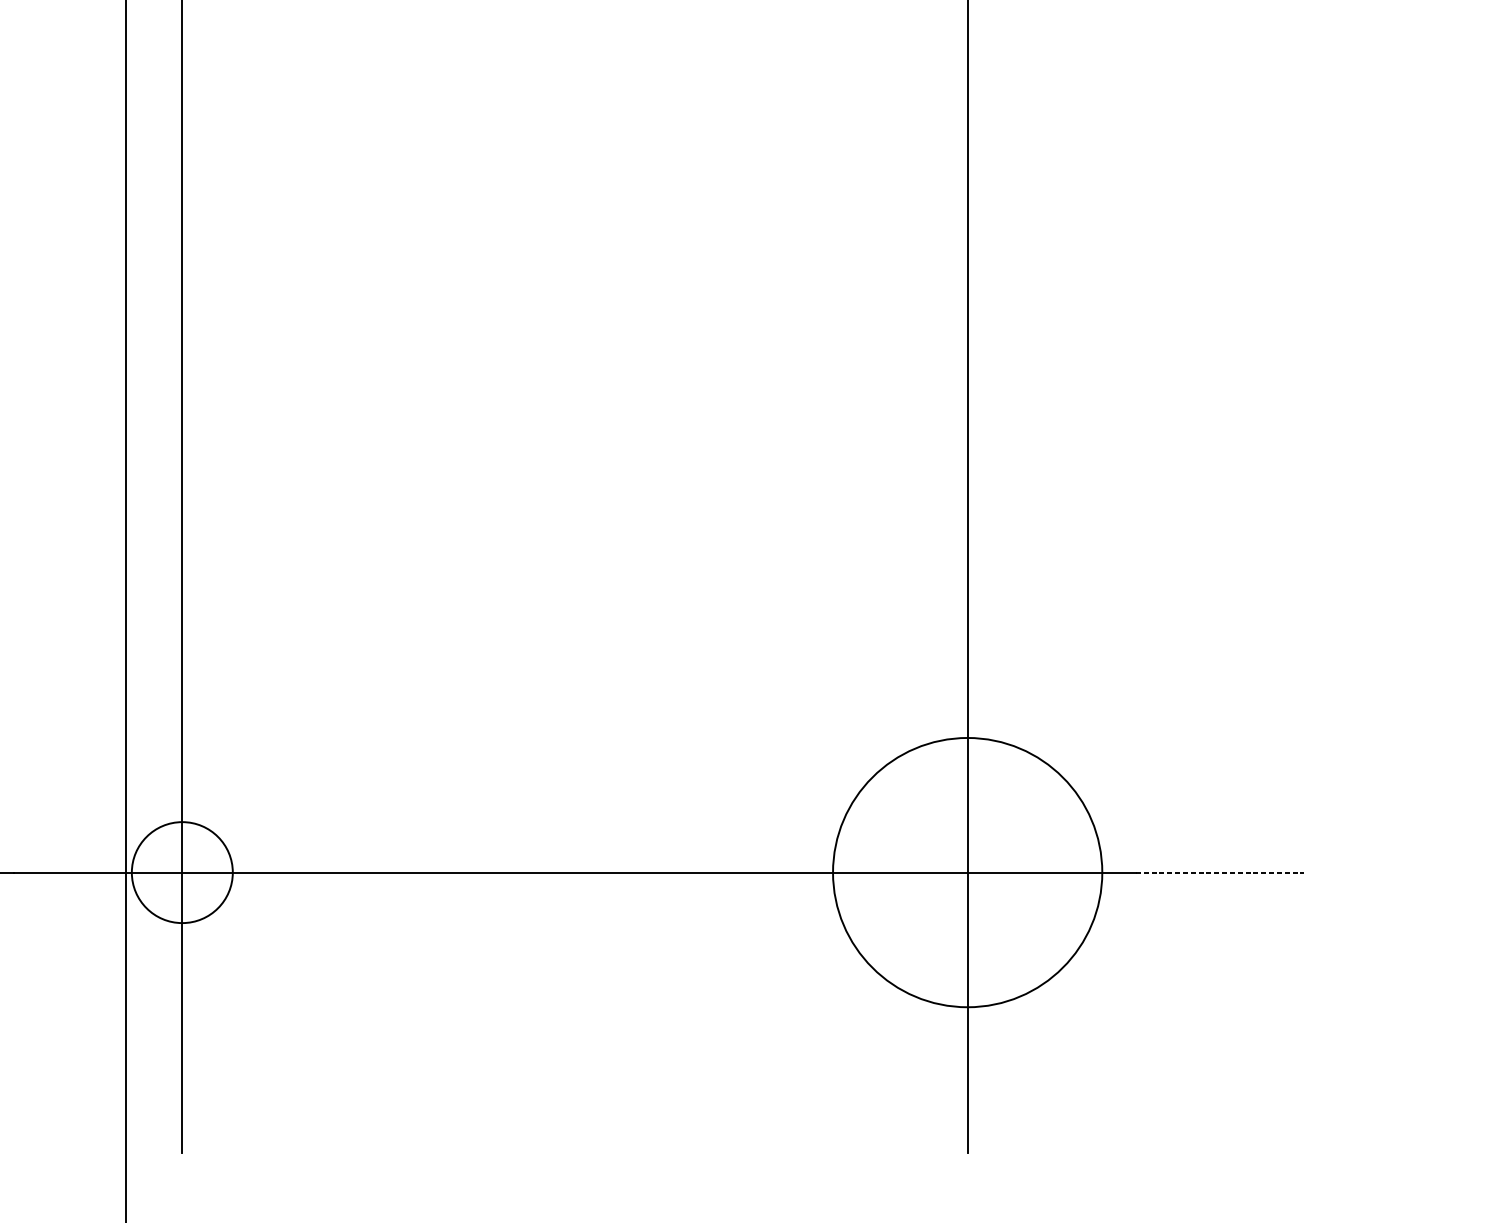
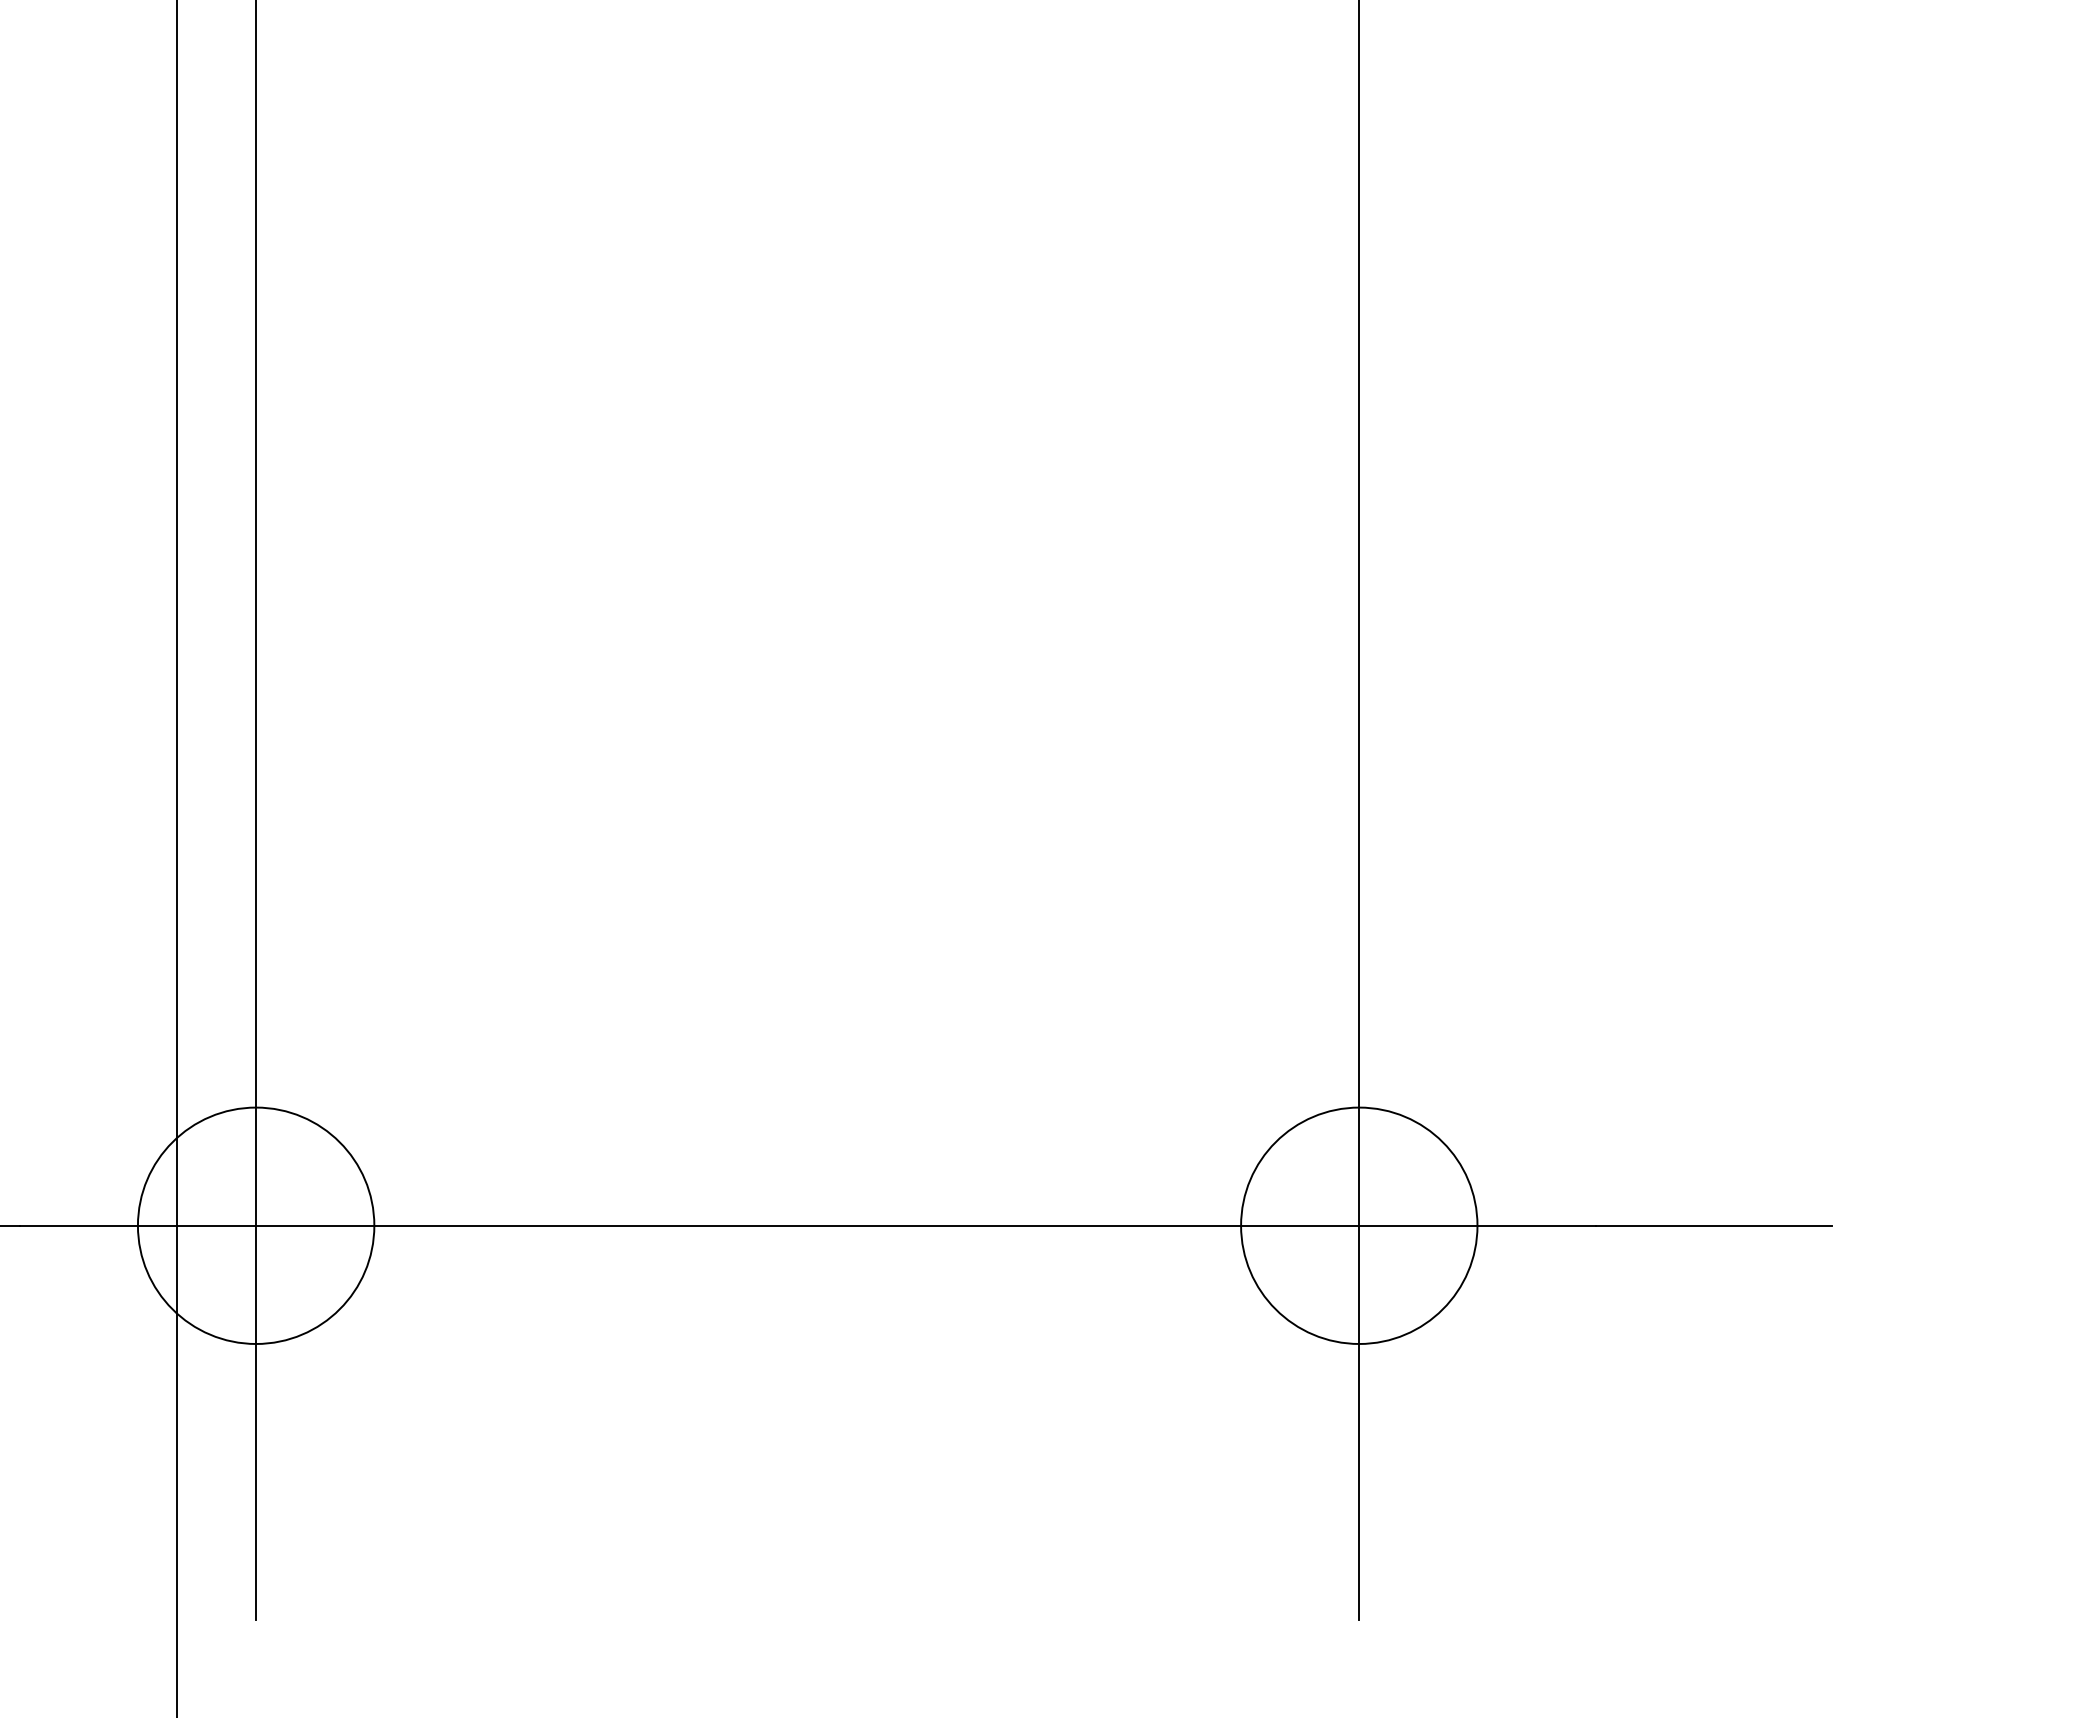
circle: (181, 872) -> (255, 1225), size x1.67
circle: (967, 872) -> (1359, 1225), size x0.62
line: (1220, 872) -> (1714, 1225), dashed -> solid

